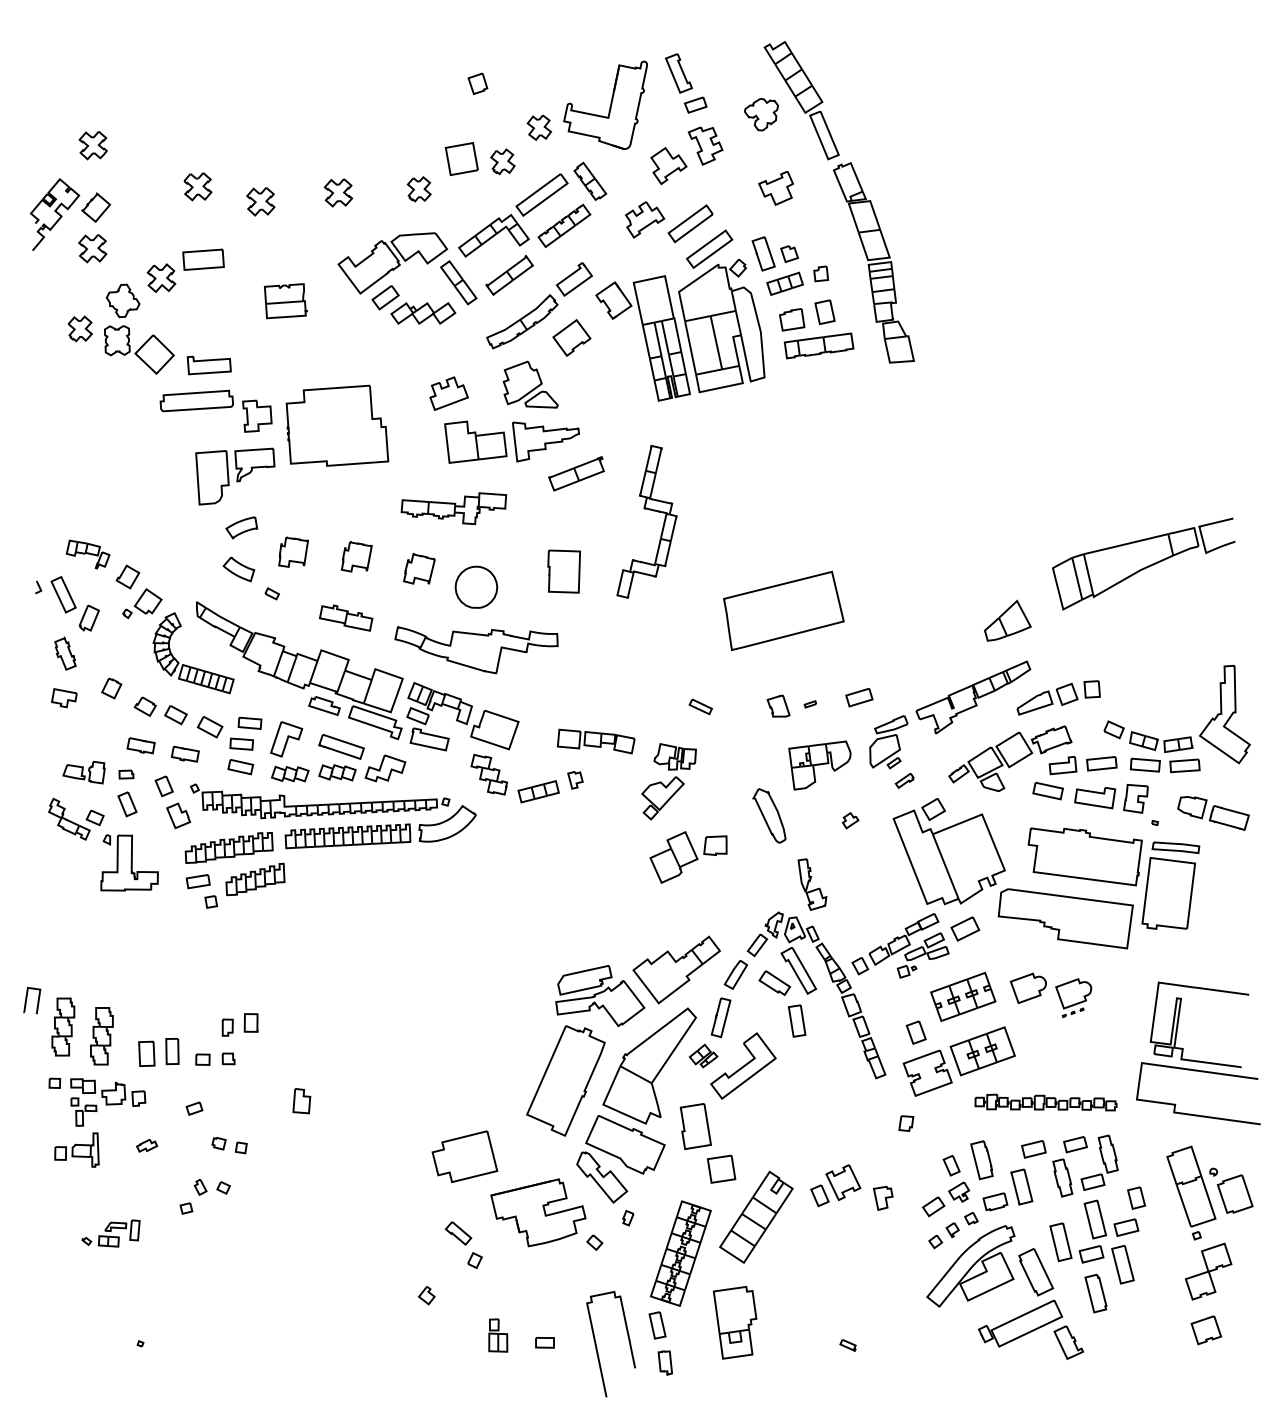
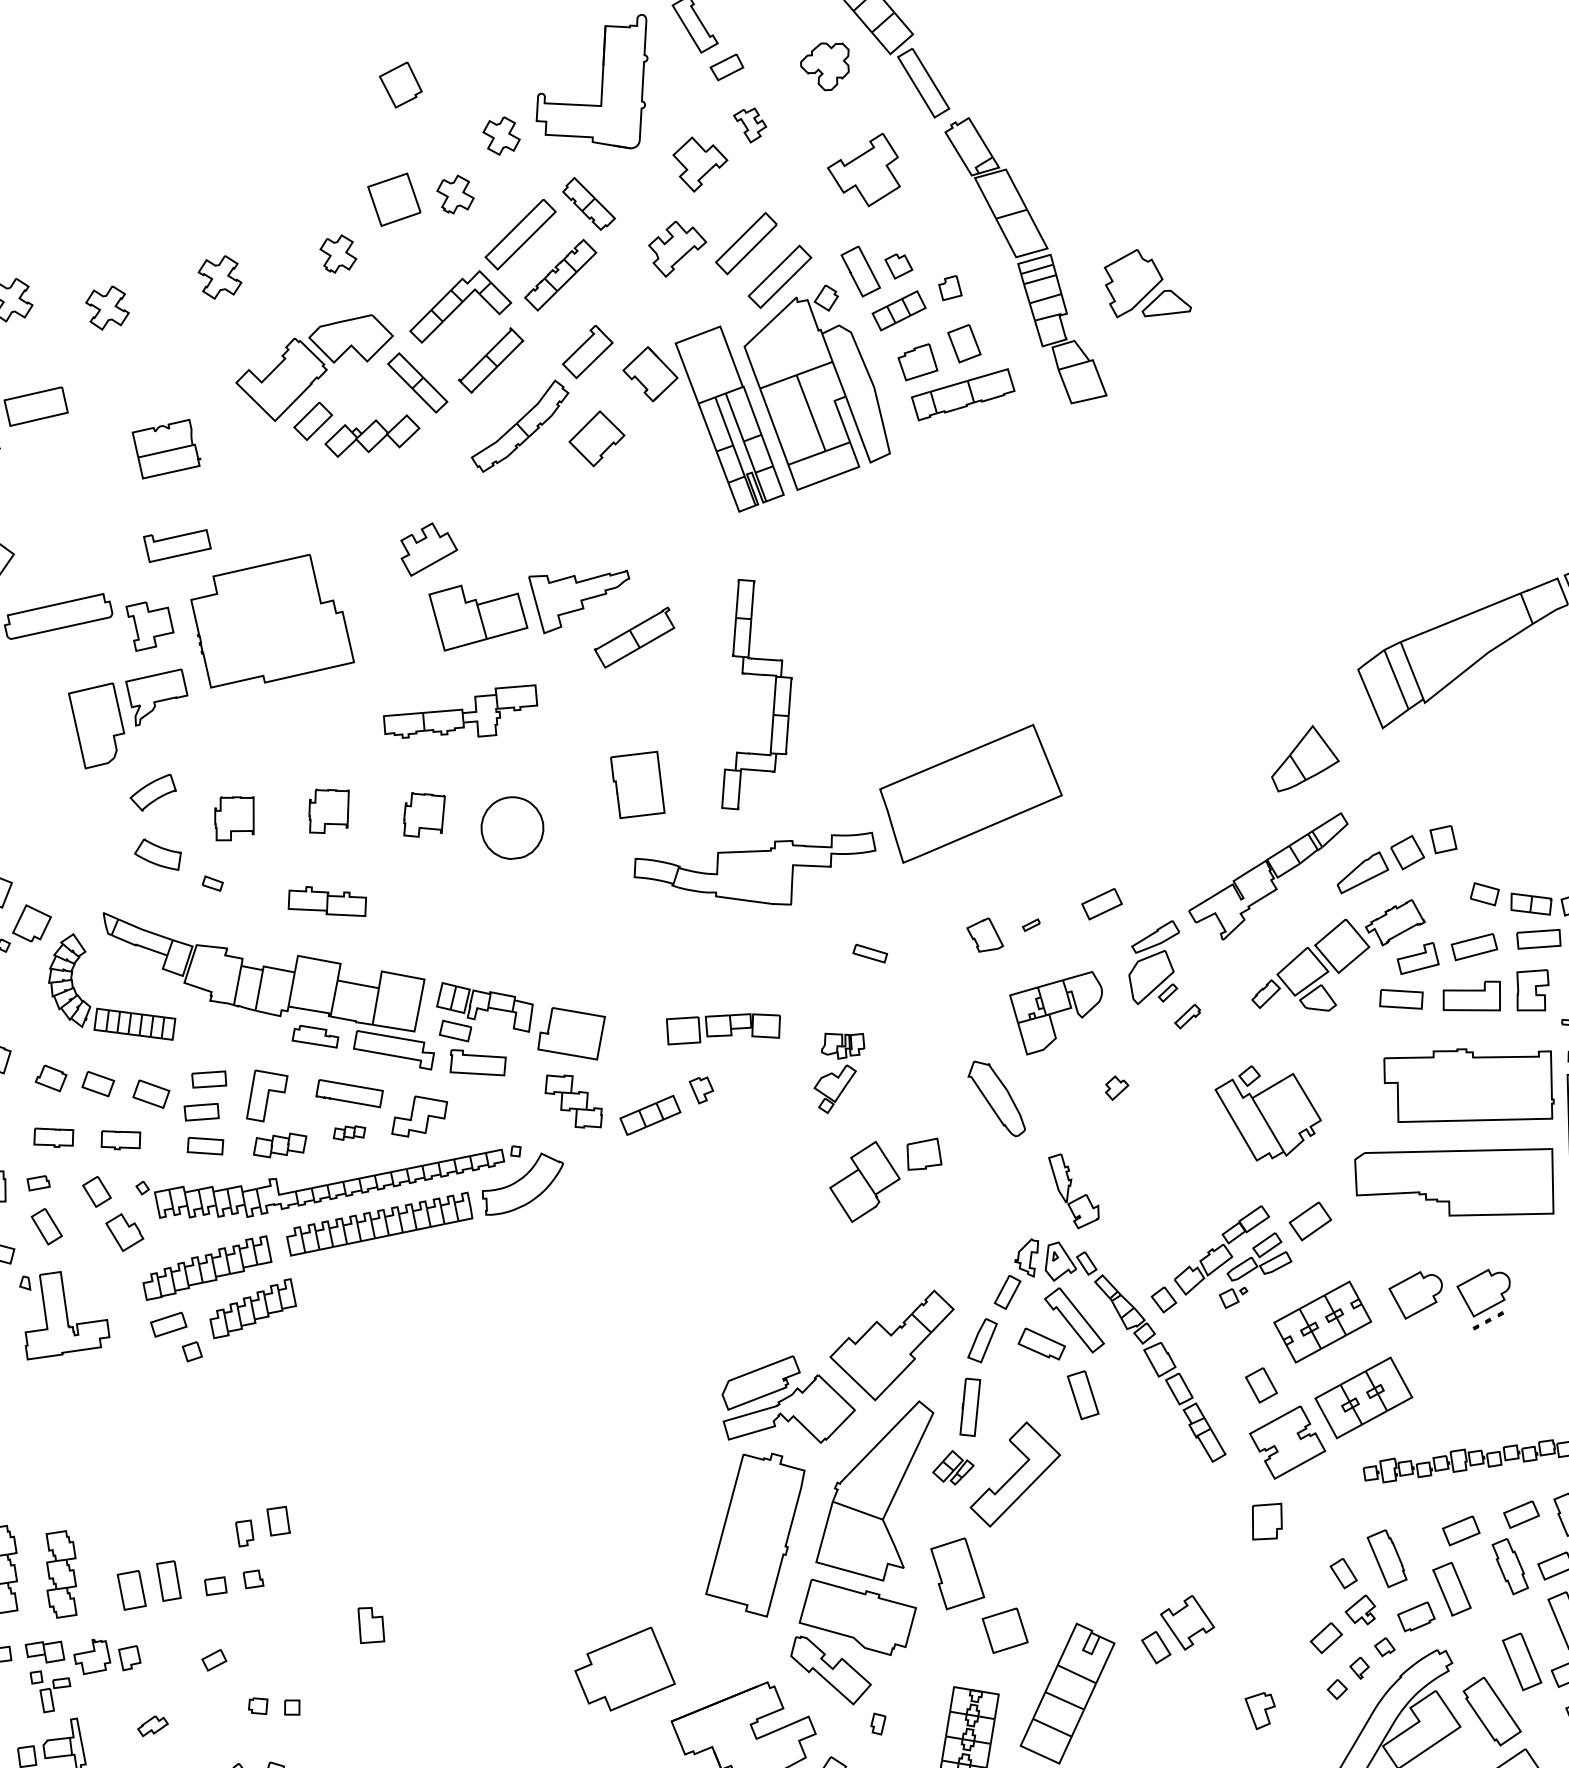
part: (477, 83) -> (400, 84), size x1.4
part: (705, 145) -> (750, 124), size x0.6
part: (775, 188) -> (863, 172), size x1.4
part: (208, 365) -> (176, 544), moved
part: (530, 384) -> (1145, 283), moved
part: (476, 650) -> (756, 875), moved
part: (337, 772) -> (349, 1132), size x0.6
part: (668, 781) -> (839, 1070), size x0.7
part: (948, 851) -> (1268, 1111), size x0.6
part: (906, 1123) -> (1267, 1521), size x1.6
part: (883, 1197) -> (1261, 1709), moved

